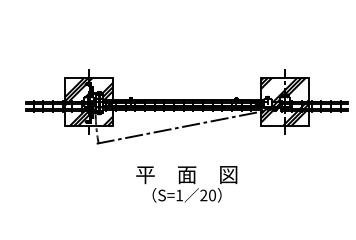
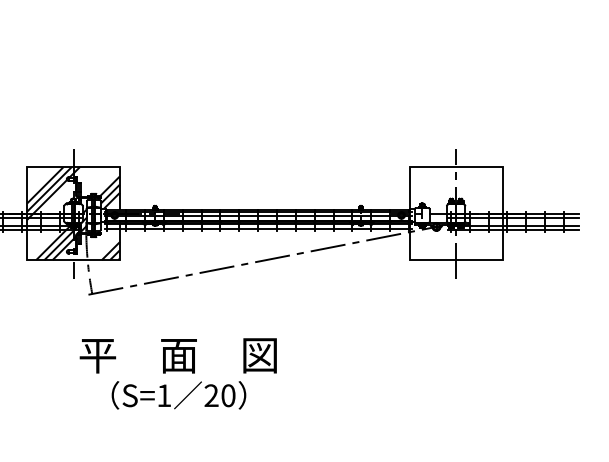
hatch: (285, 101) -> (456, 212), removed
text: (186, 184) -> (177, 374), moved

